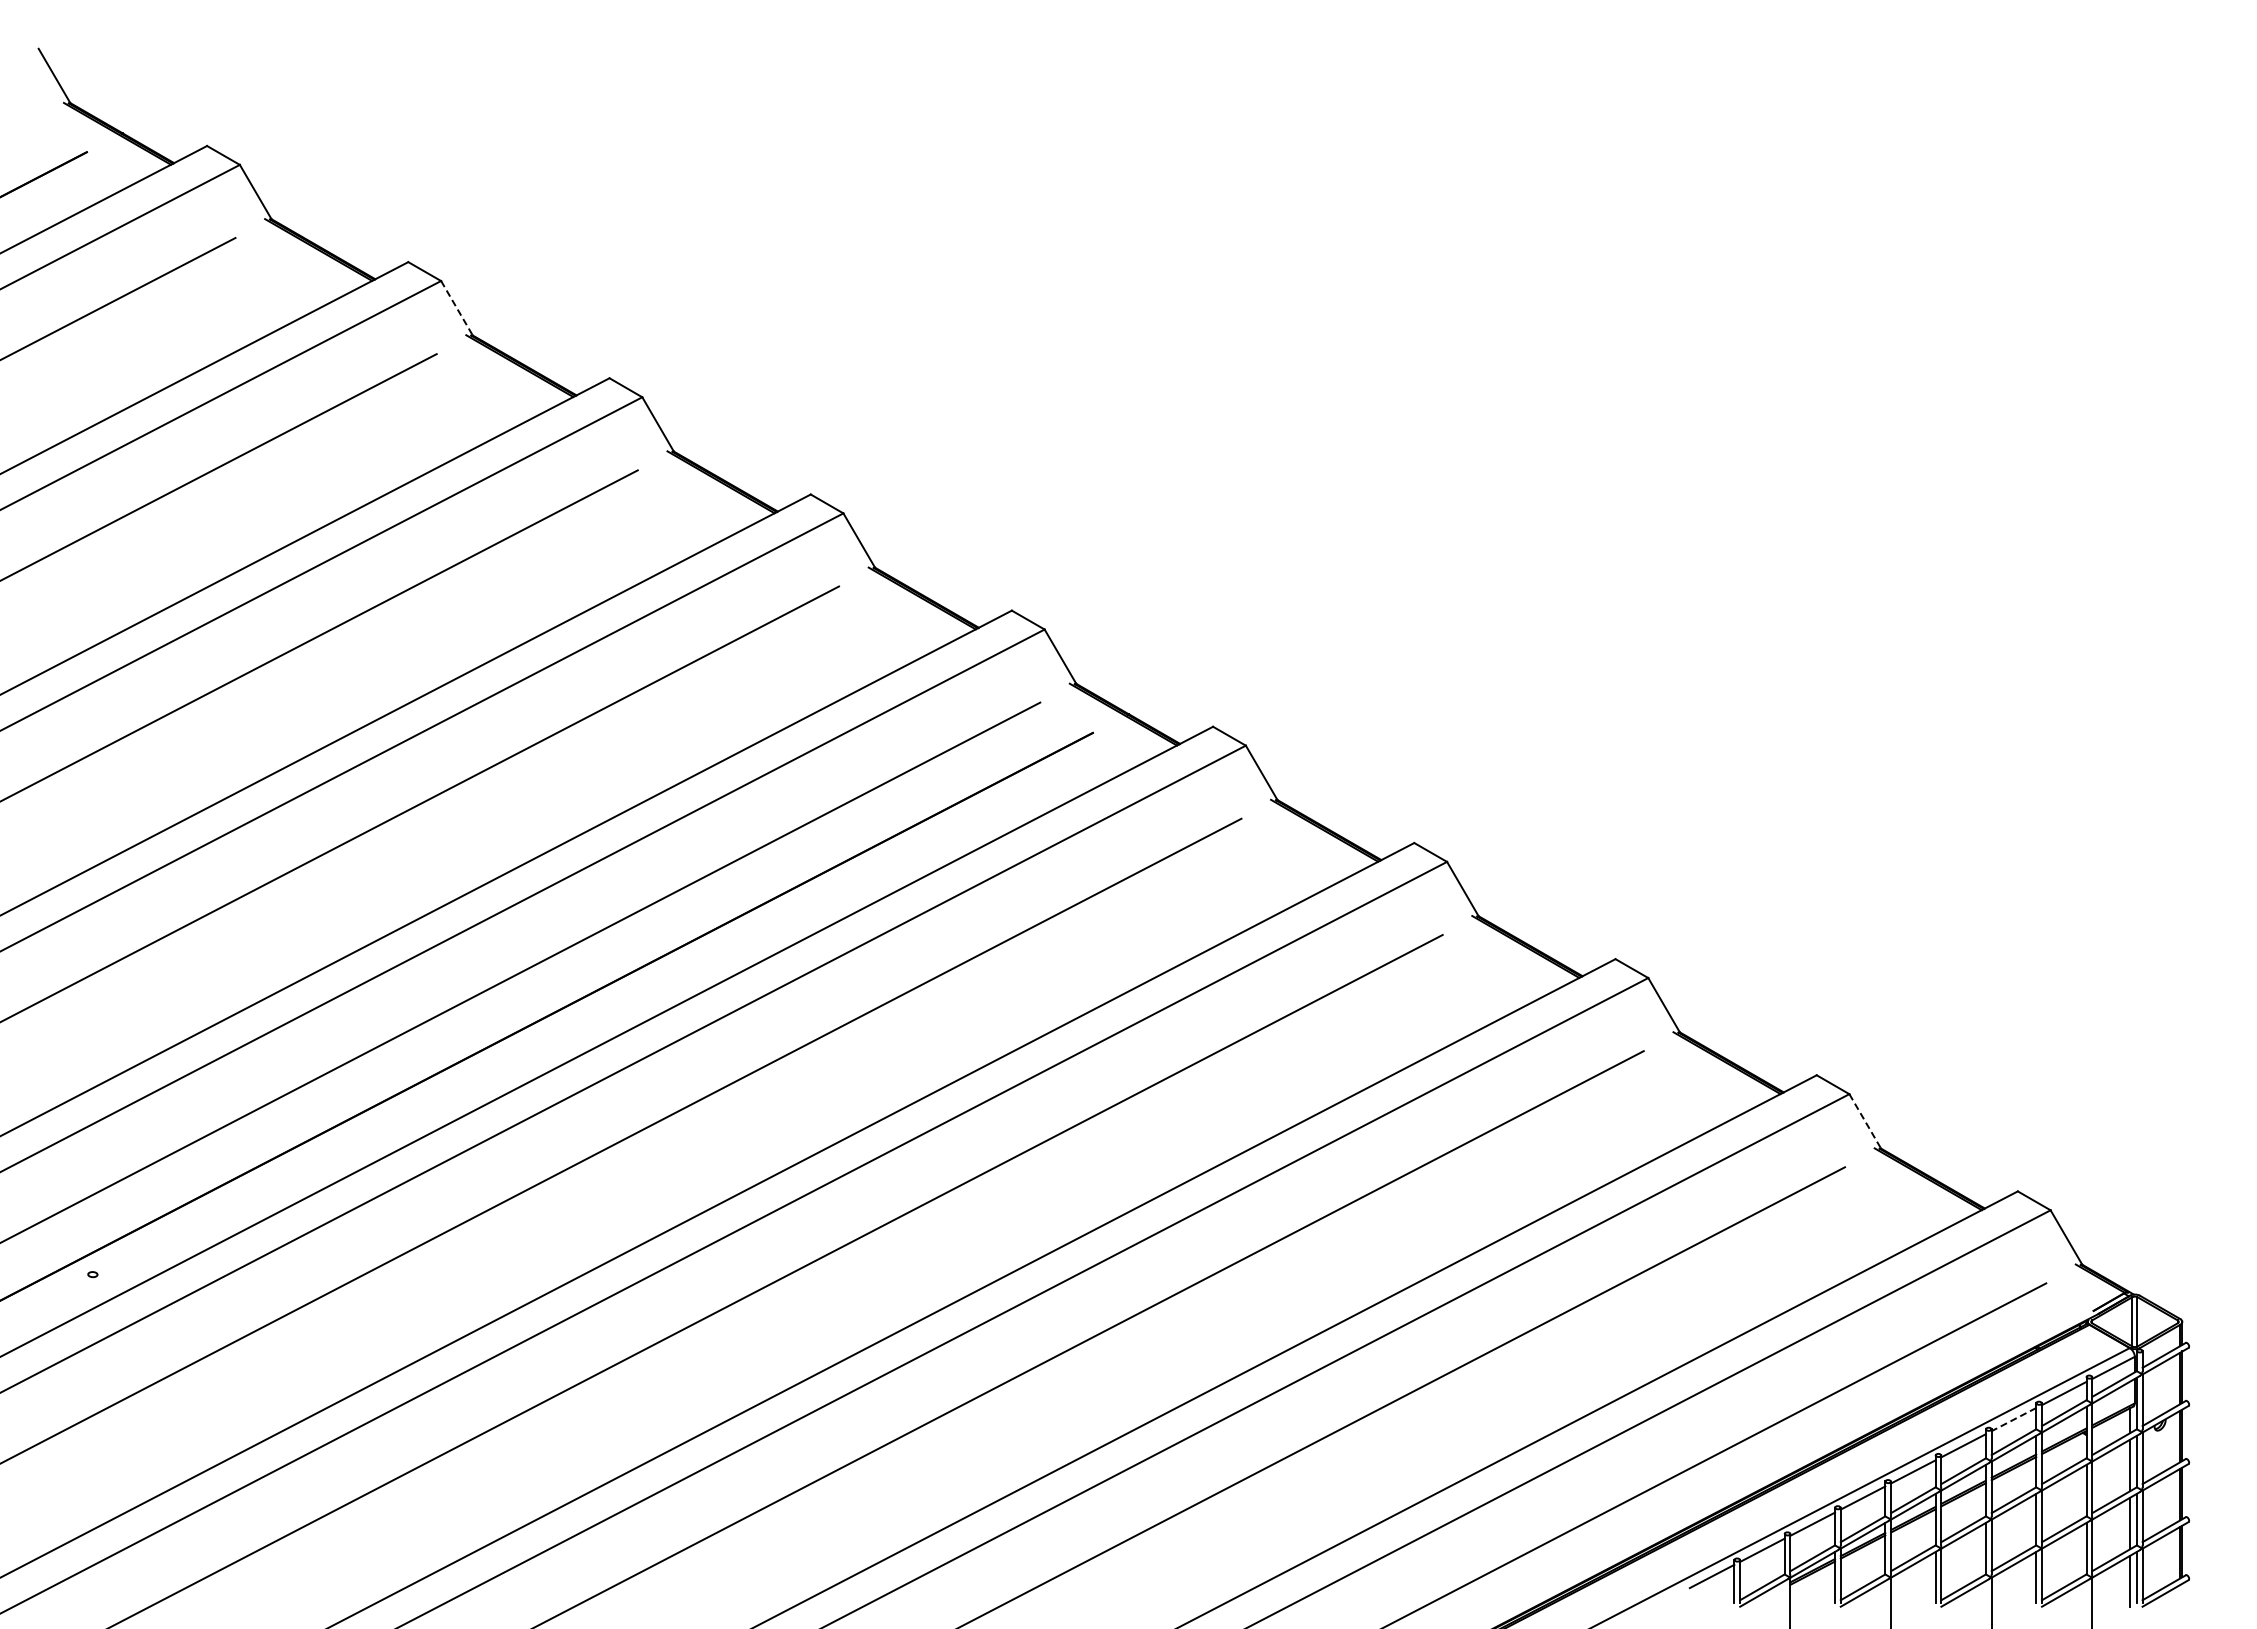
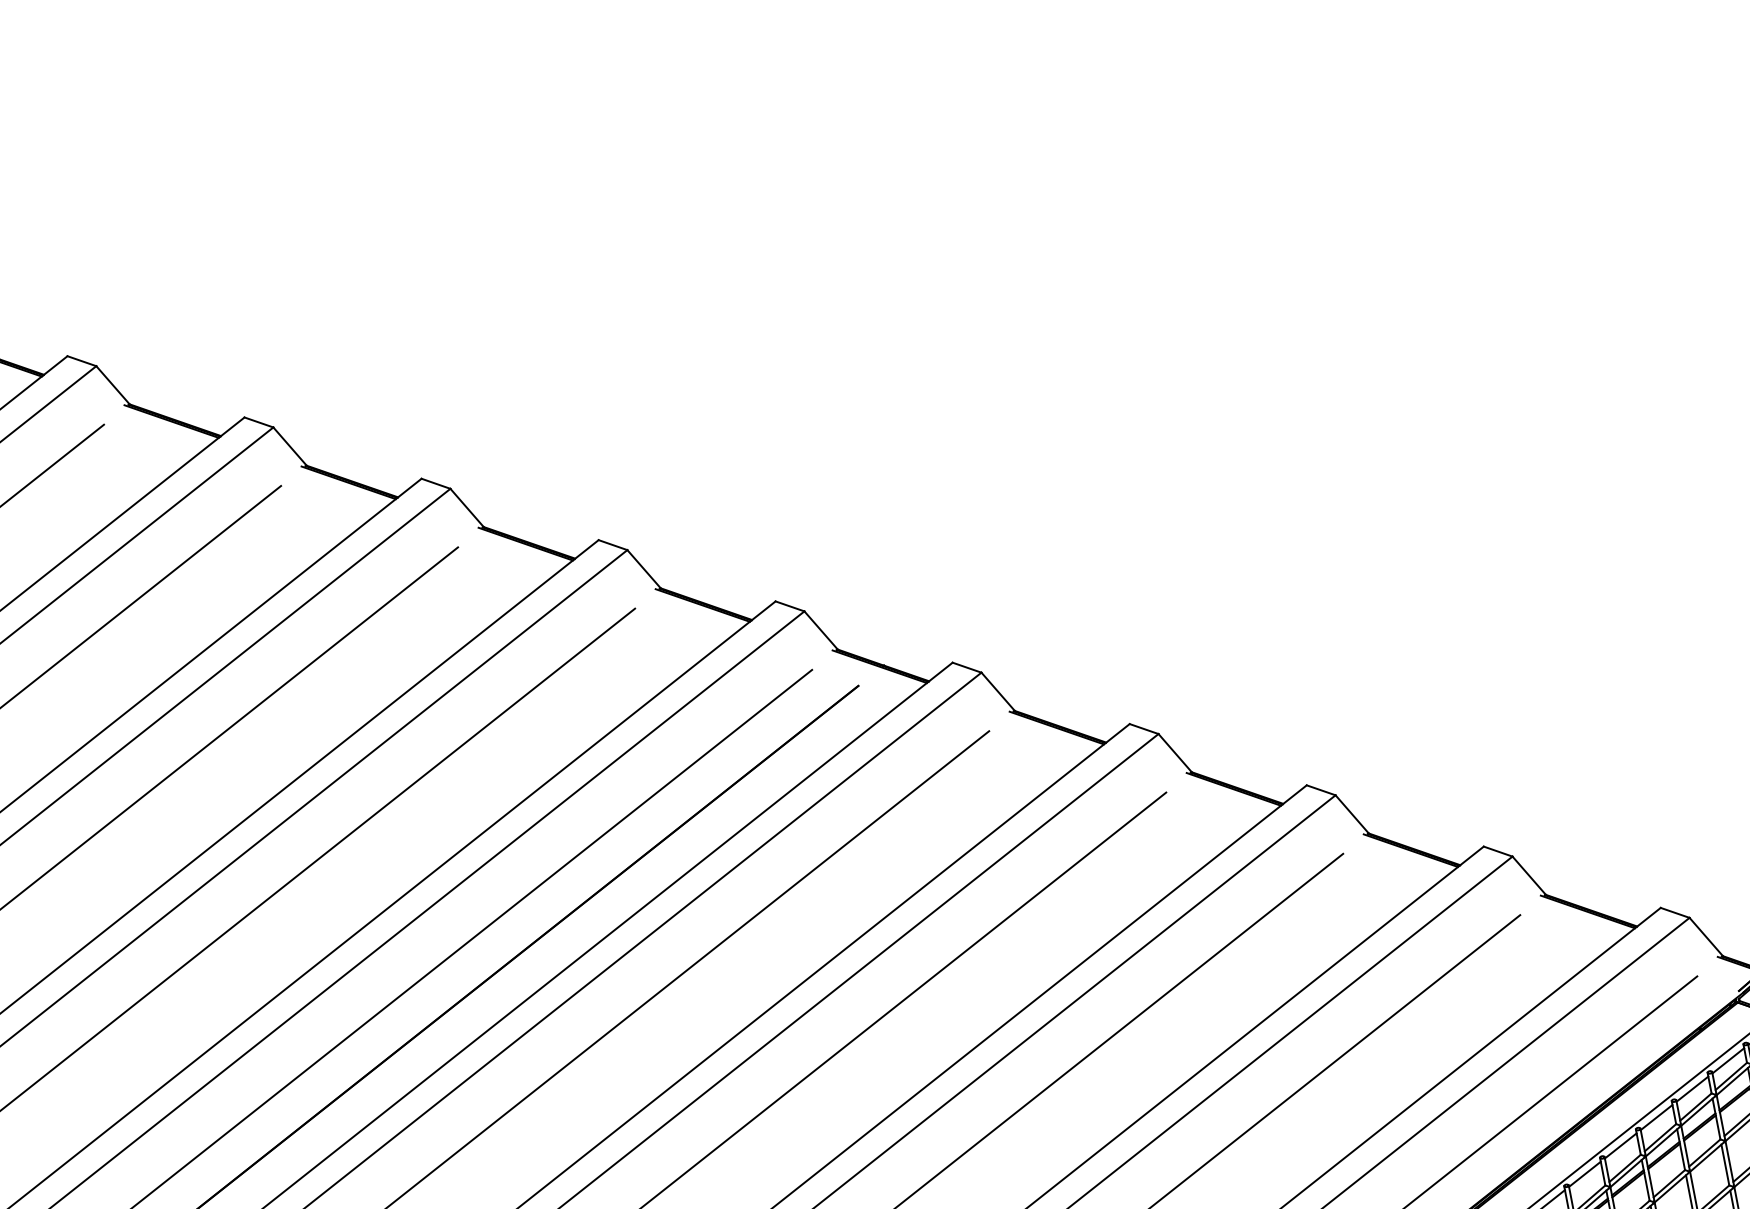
line: (457, 308) -> (290, 446), dashed -> solid
line: (1865, 1121) -> (1529, 875), dashed -> solid
line: (2013, 1419) -> (1692, 1089), dashed -> solid

